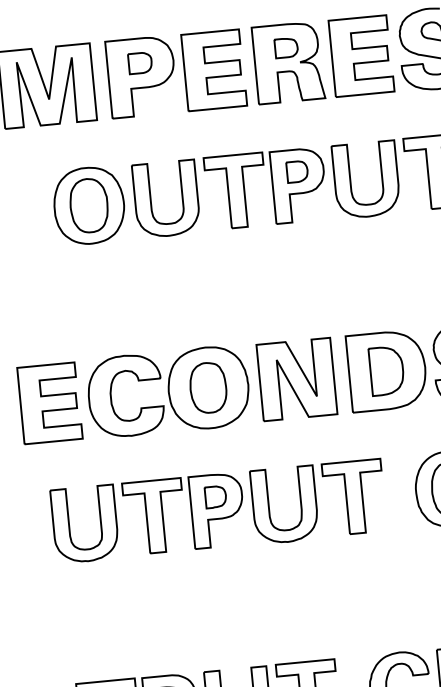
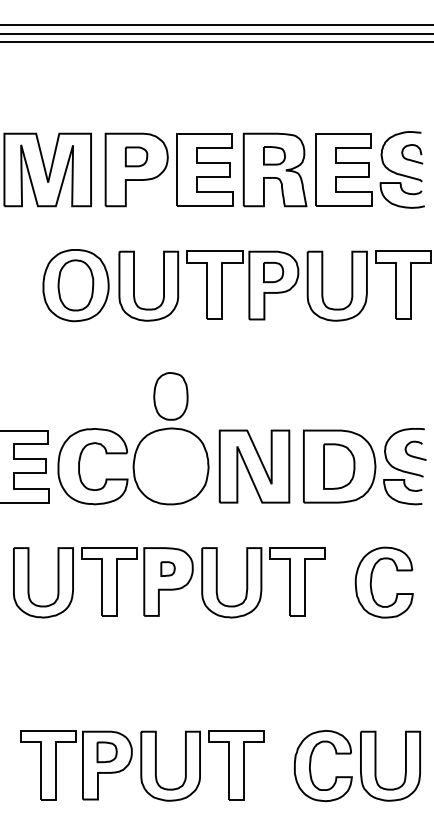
part: (207, 388) -> (170, 396), moved
part: (215, 496) -> (167, 568), size x0.7

